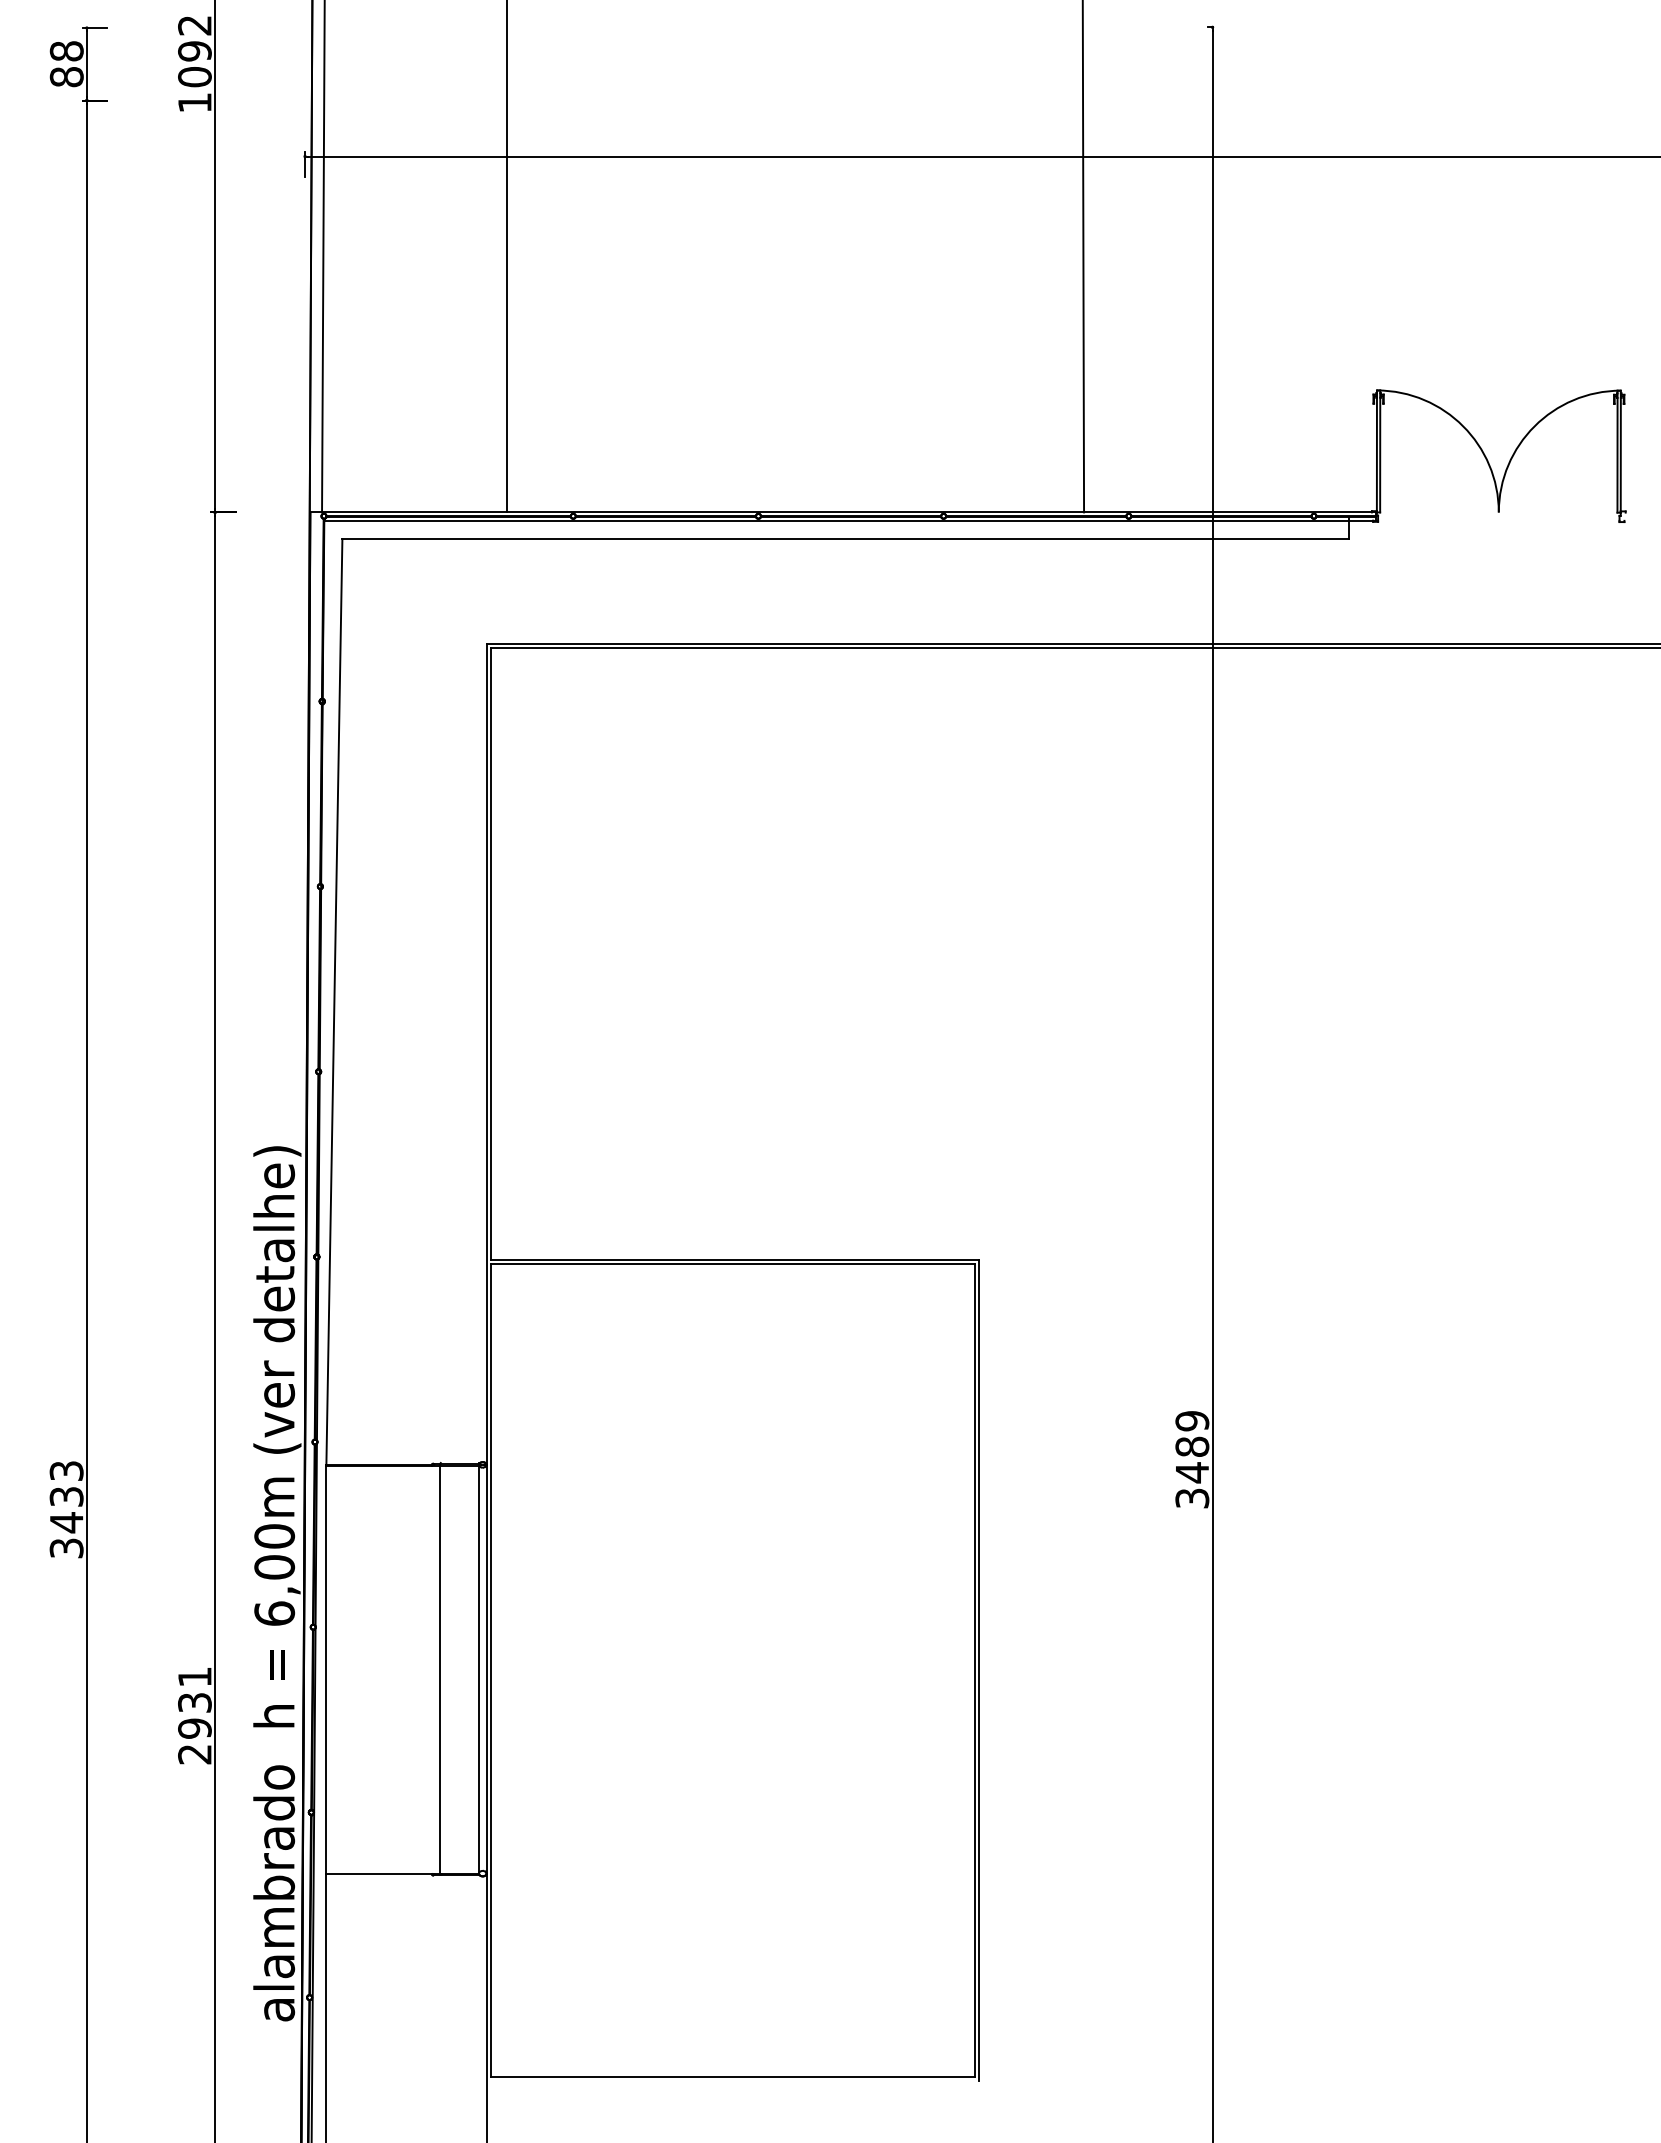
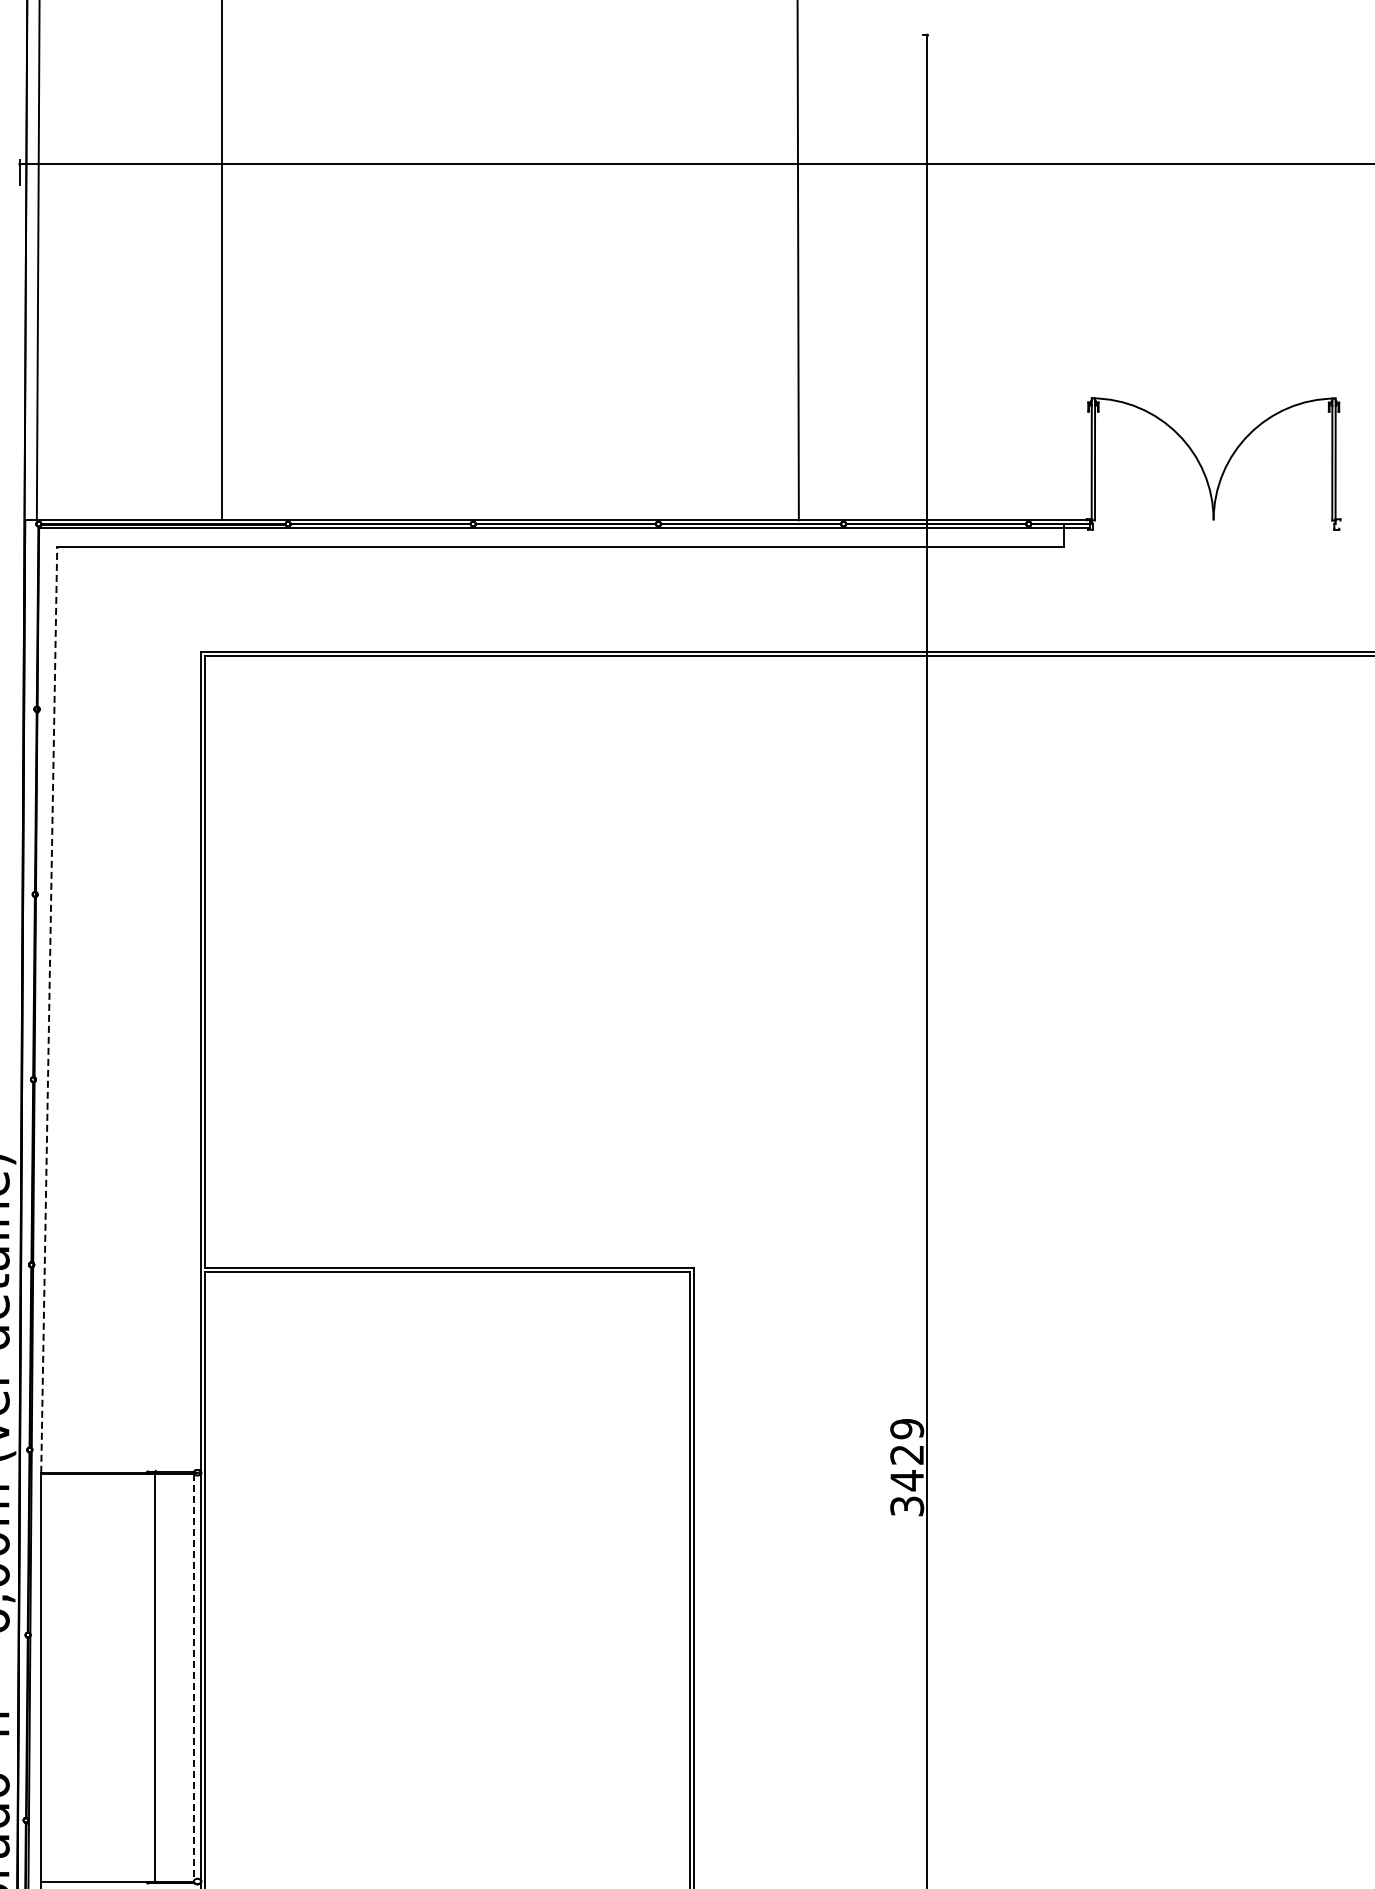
line: (334, 1001) -> (49, 1009), solid -> dashed
text: (1192, 1446) -> (907, 1454), 3489 -> 3429
line: (479, 1670) -> (194, 1678), solid -> dashed

